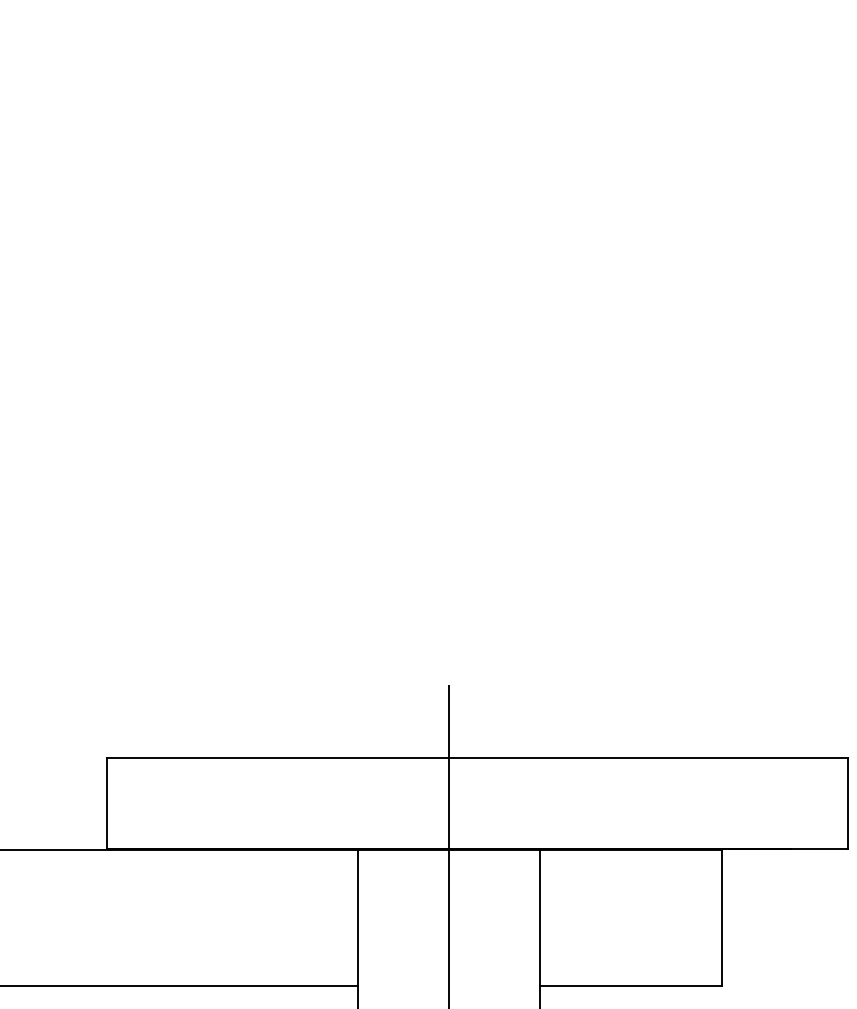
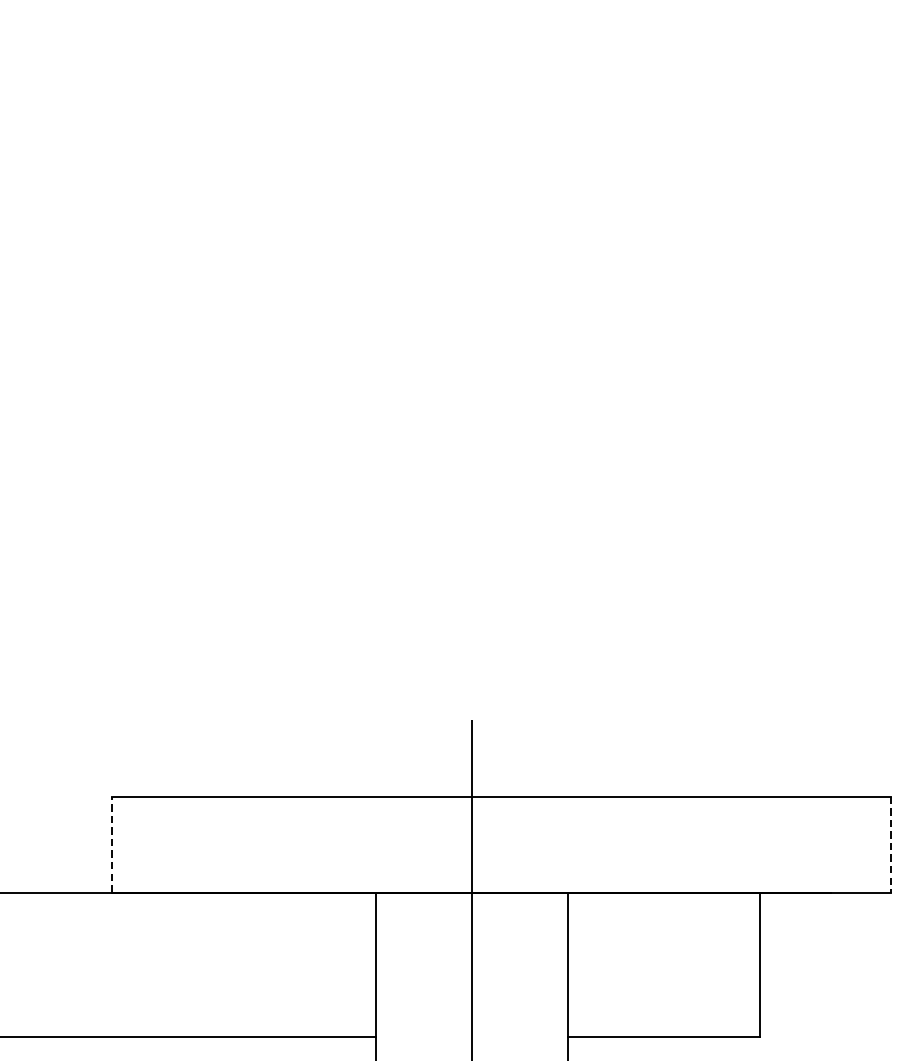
line: (106, 803) -> (111, 844), solid -> dashed
line: (847, 803) -> (890, 844), solid -> dashed

